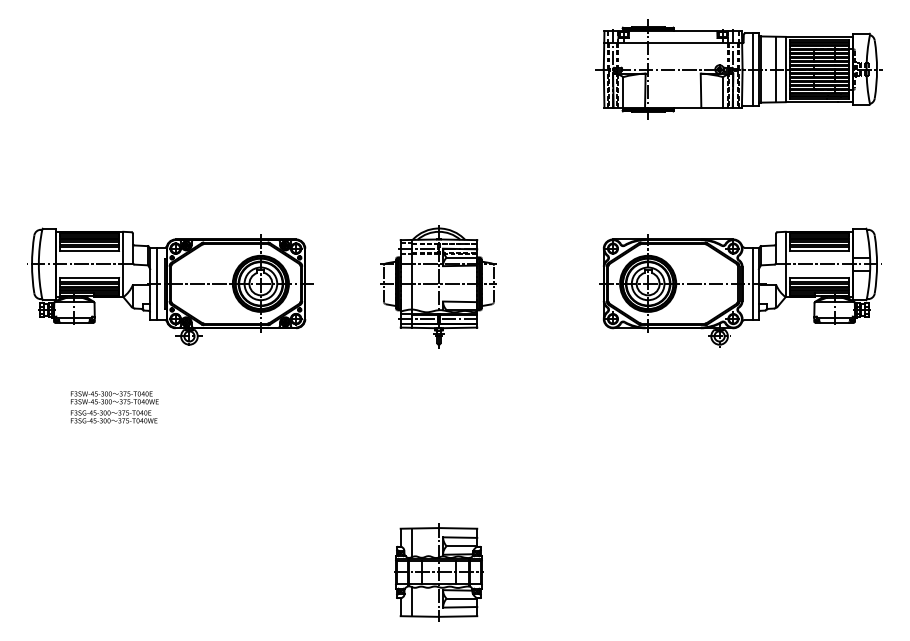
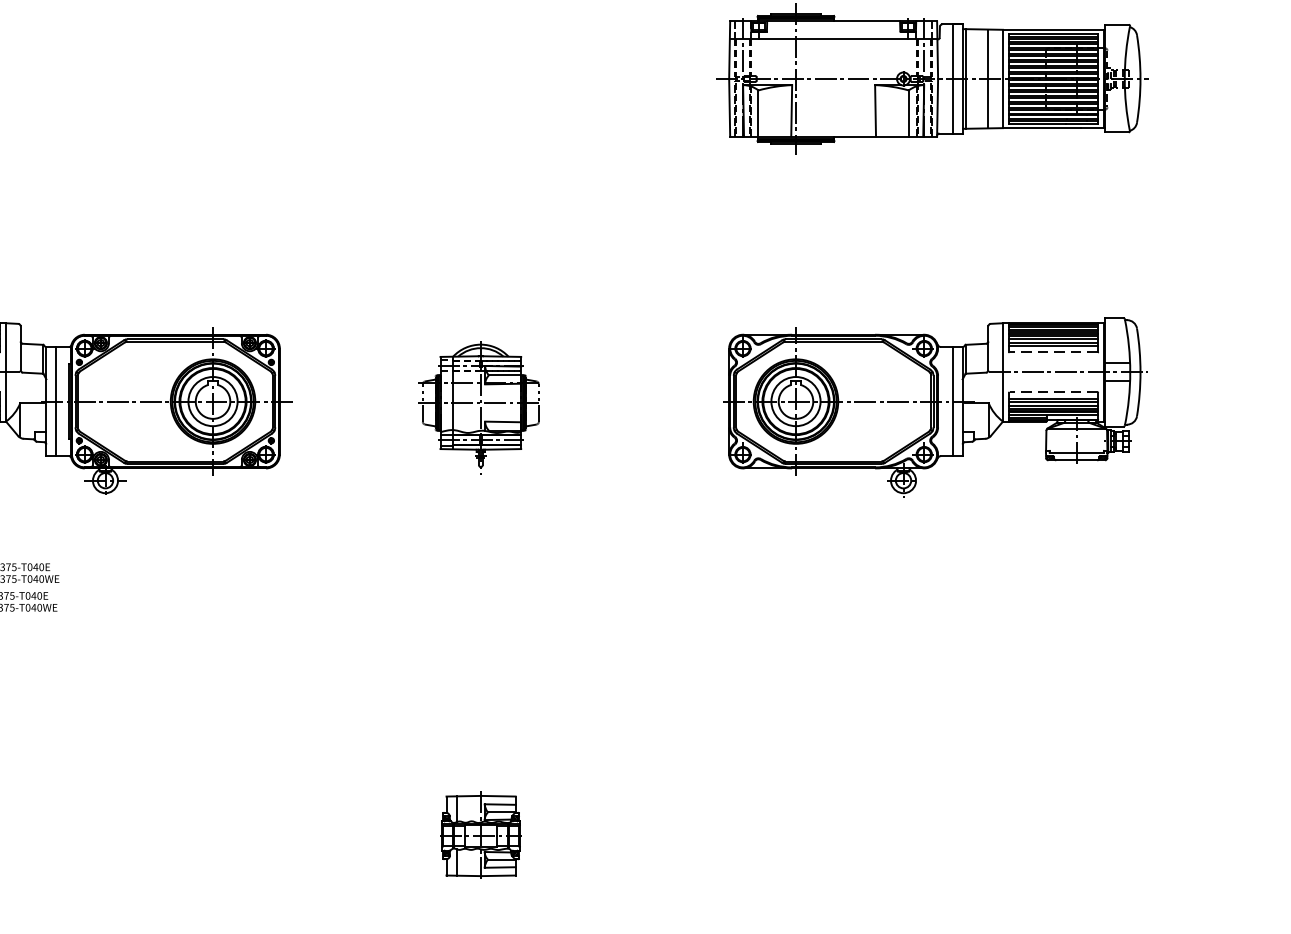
line: (818, 251) -> (1052, 352), solid -> dashed
line: (818, 277) -> (1052, 392), solid -> dashed
part: (438, 286) -> (480, 405), size x0.7
part: (438, 572) -> (480, 836), size x0.6

